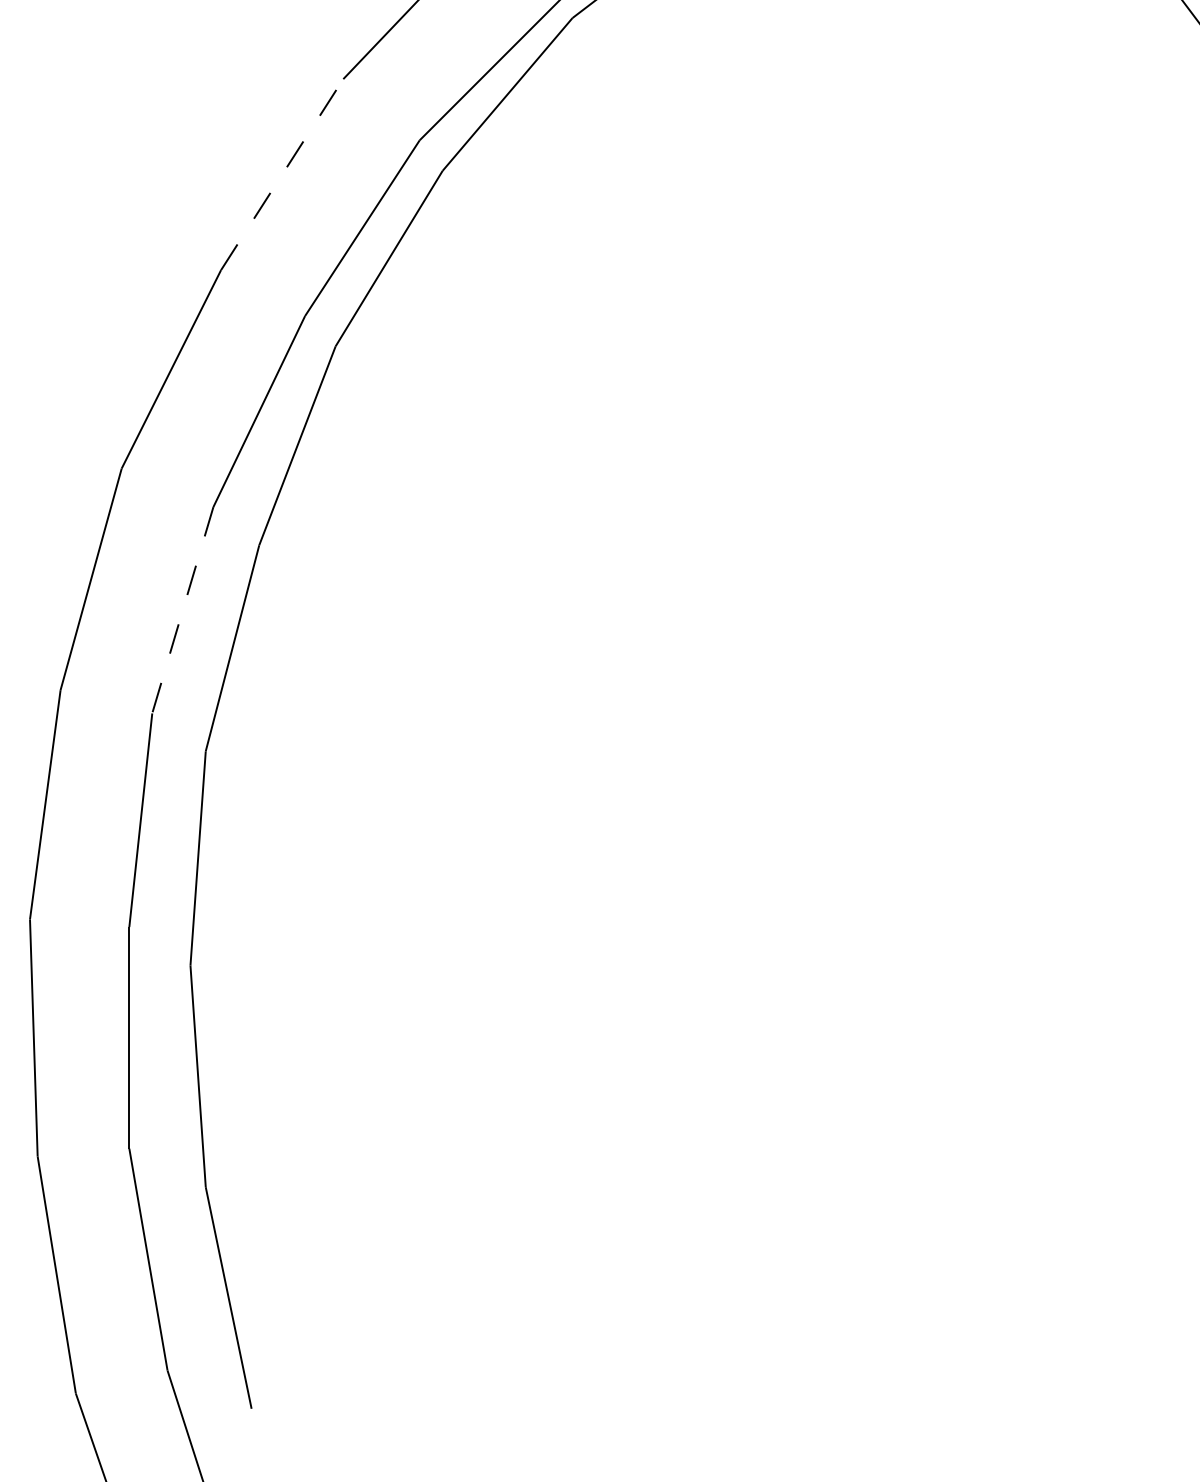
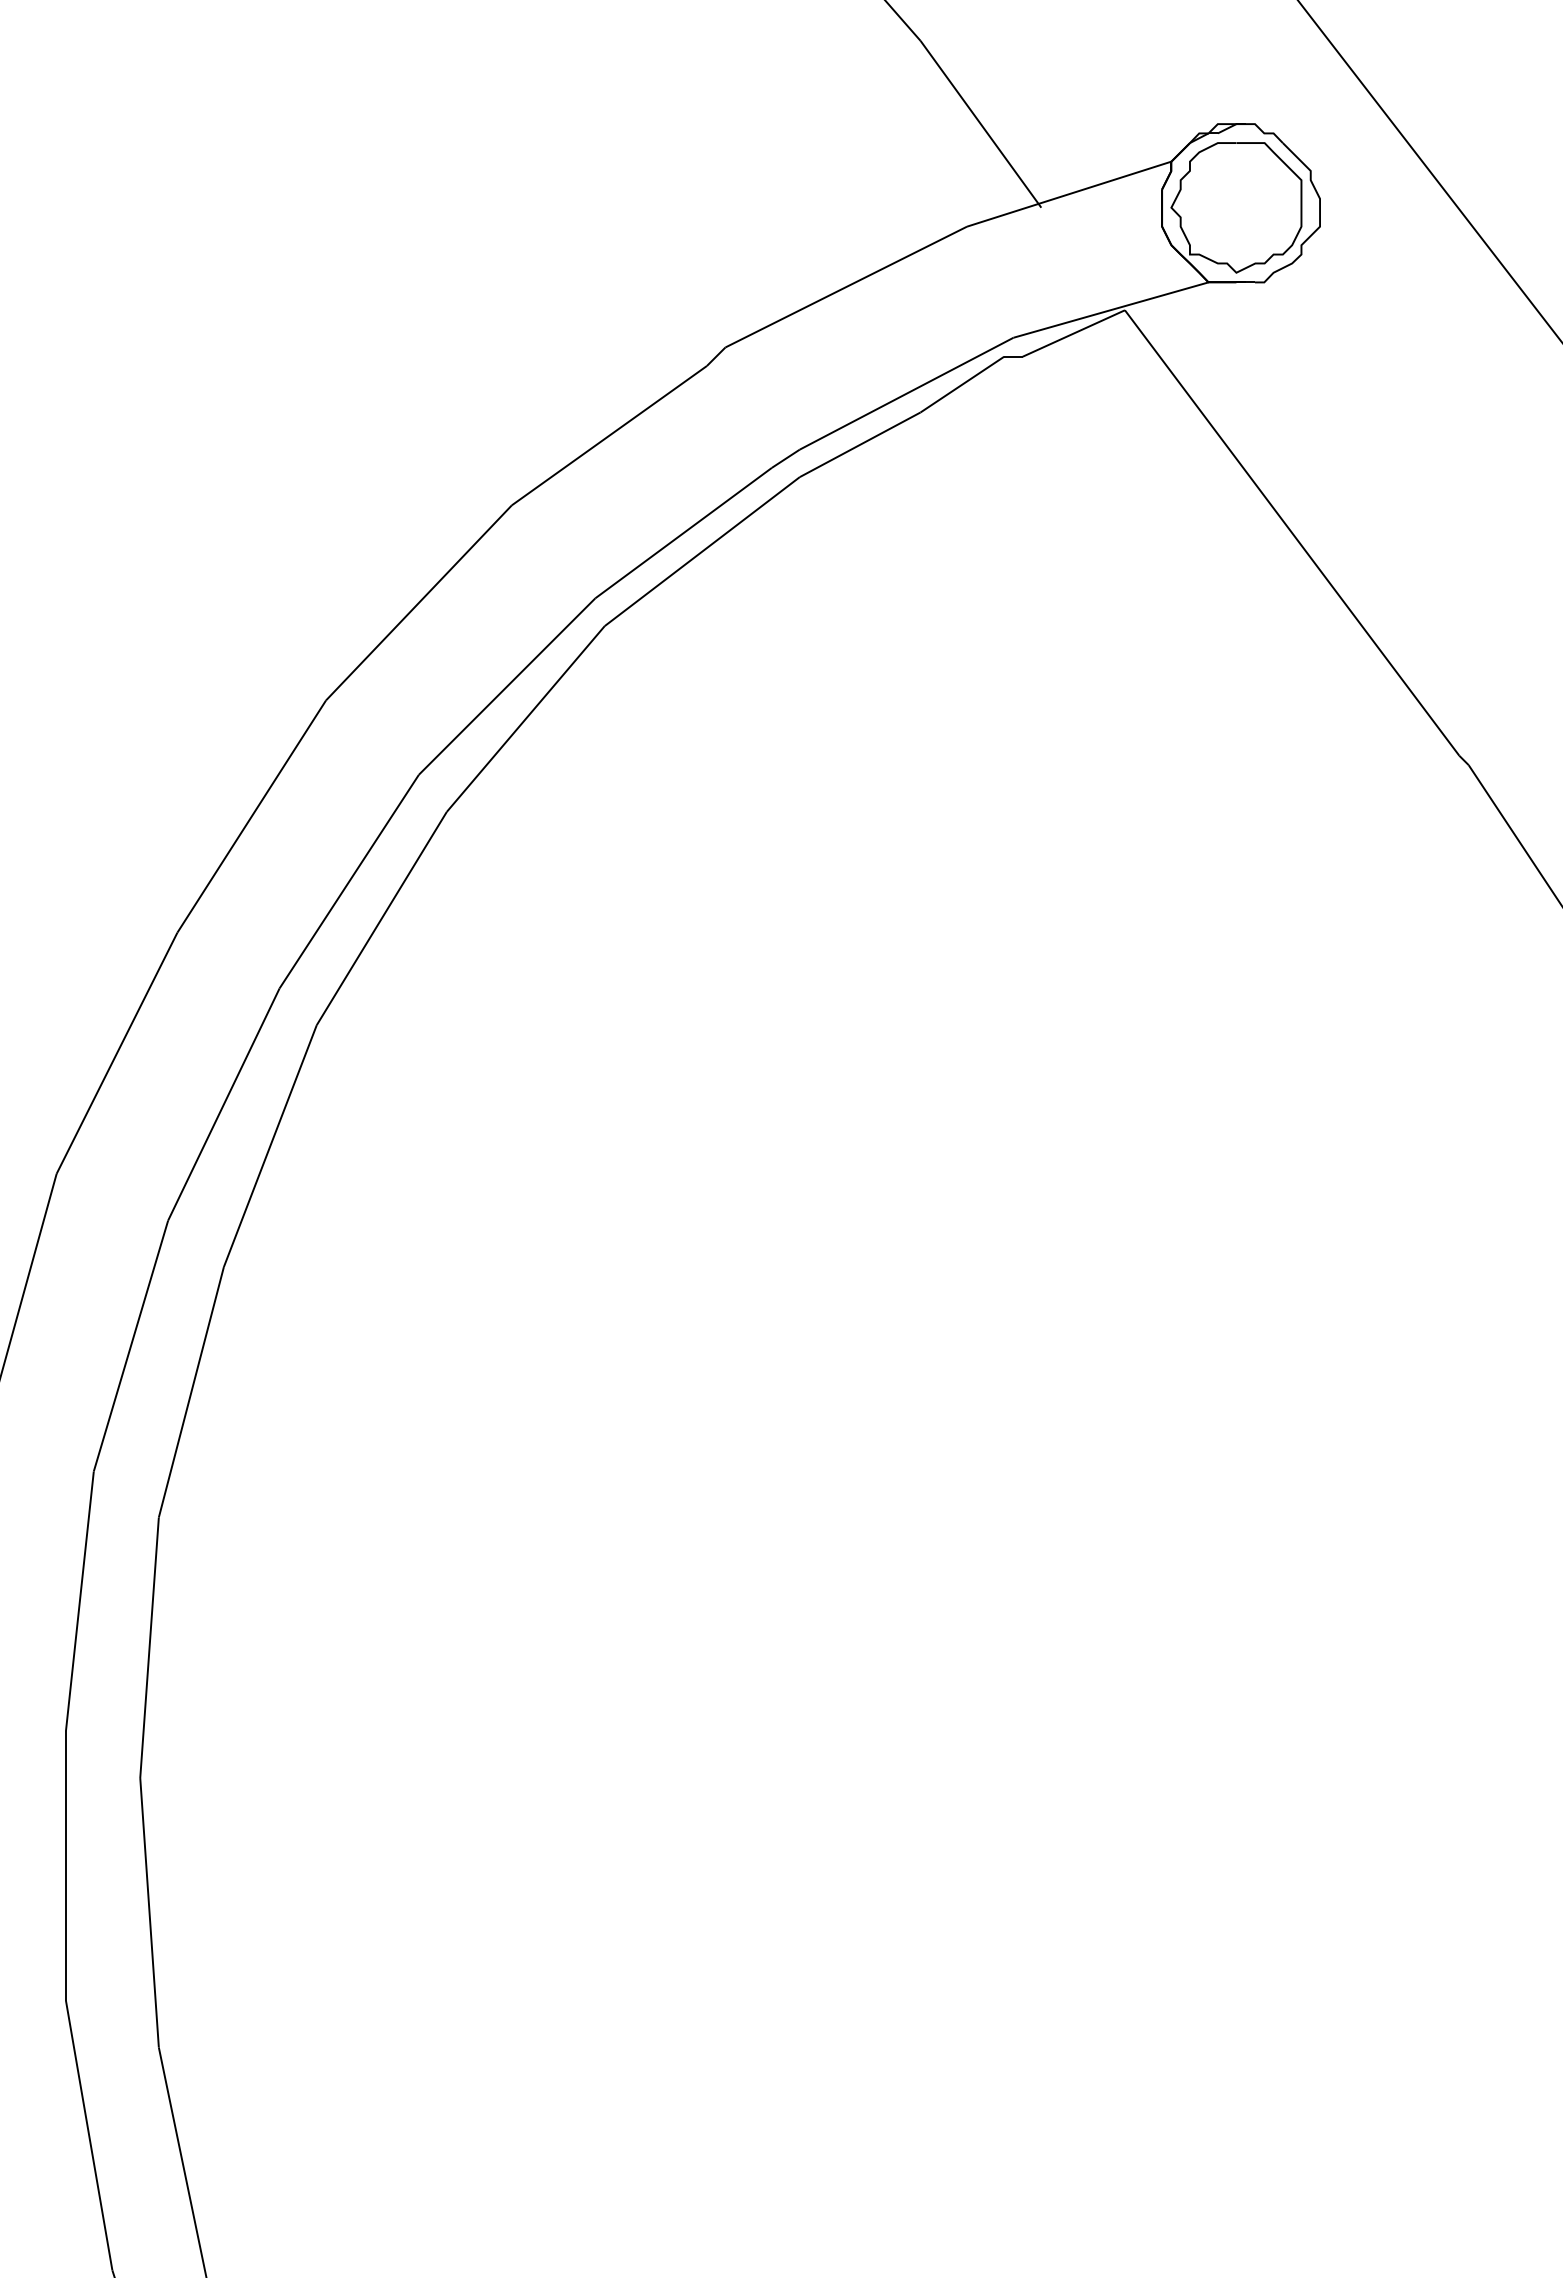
line: (281, 174) -> (251, 816), dashed -> solid
line: (182, 610) -> (130, 1346), dashed -> solid

